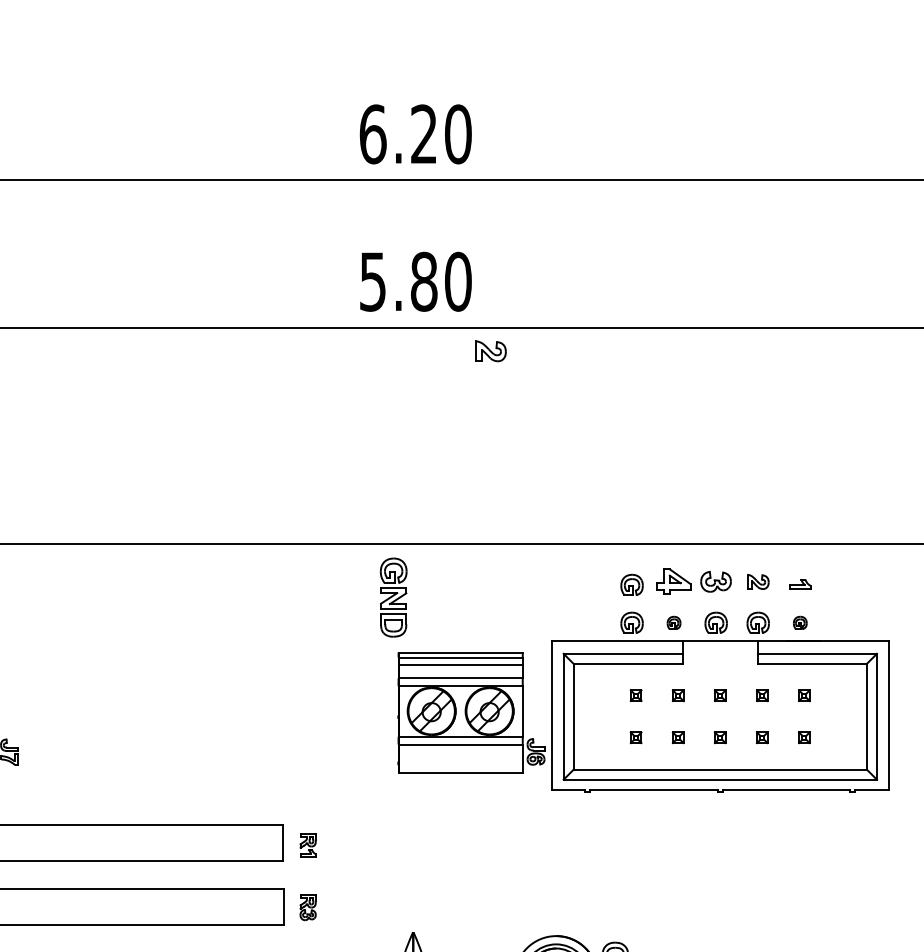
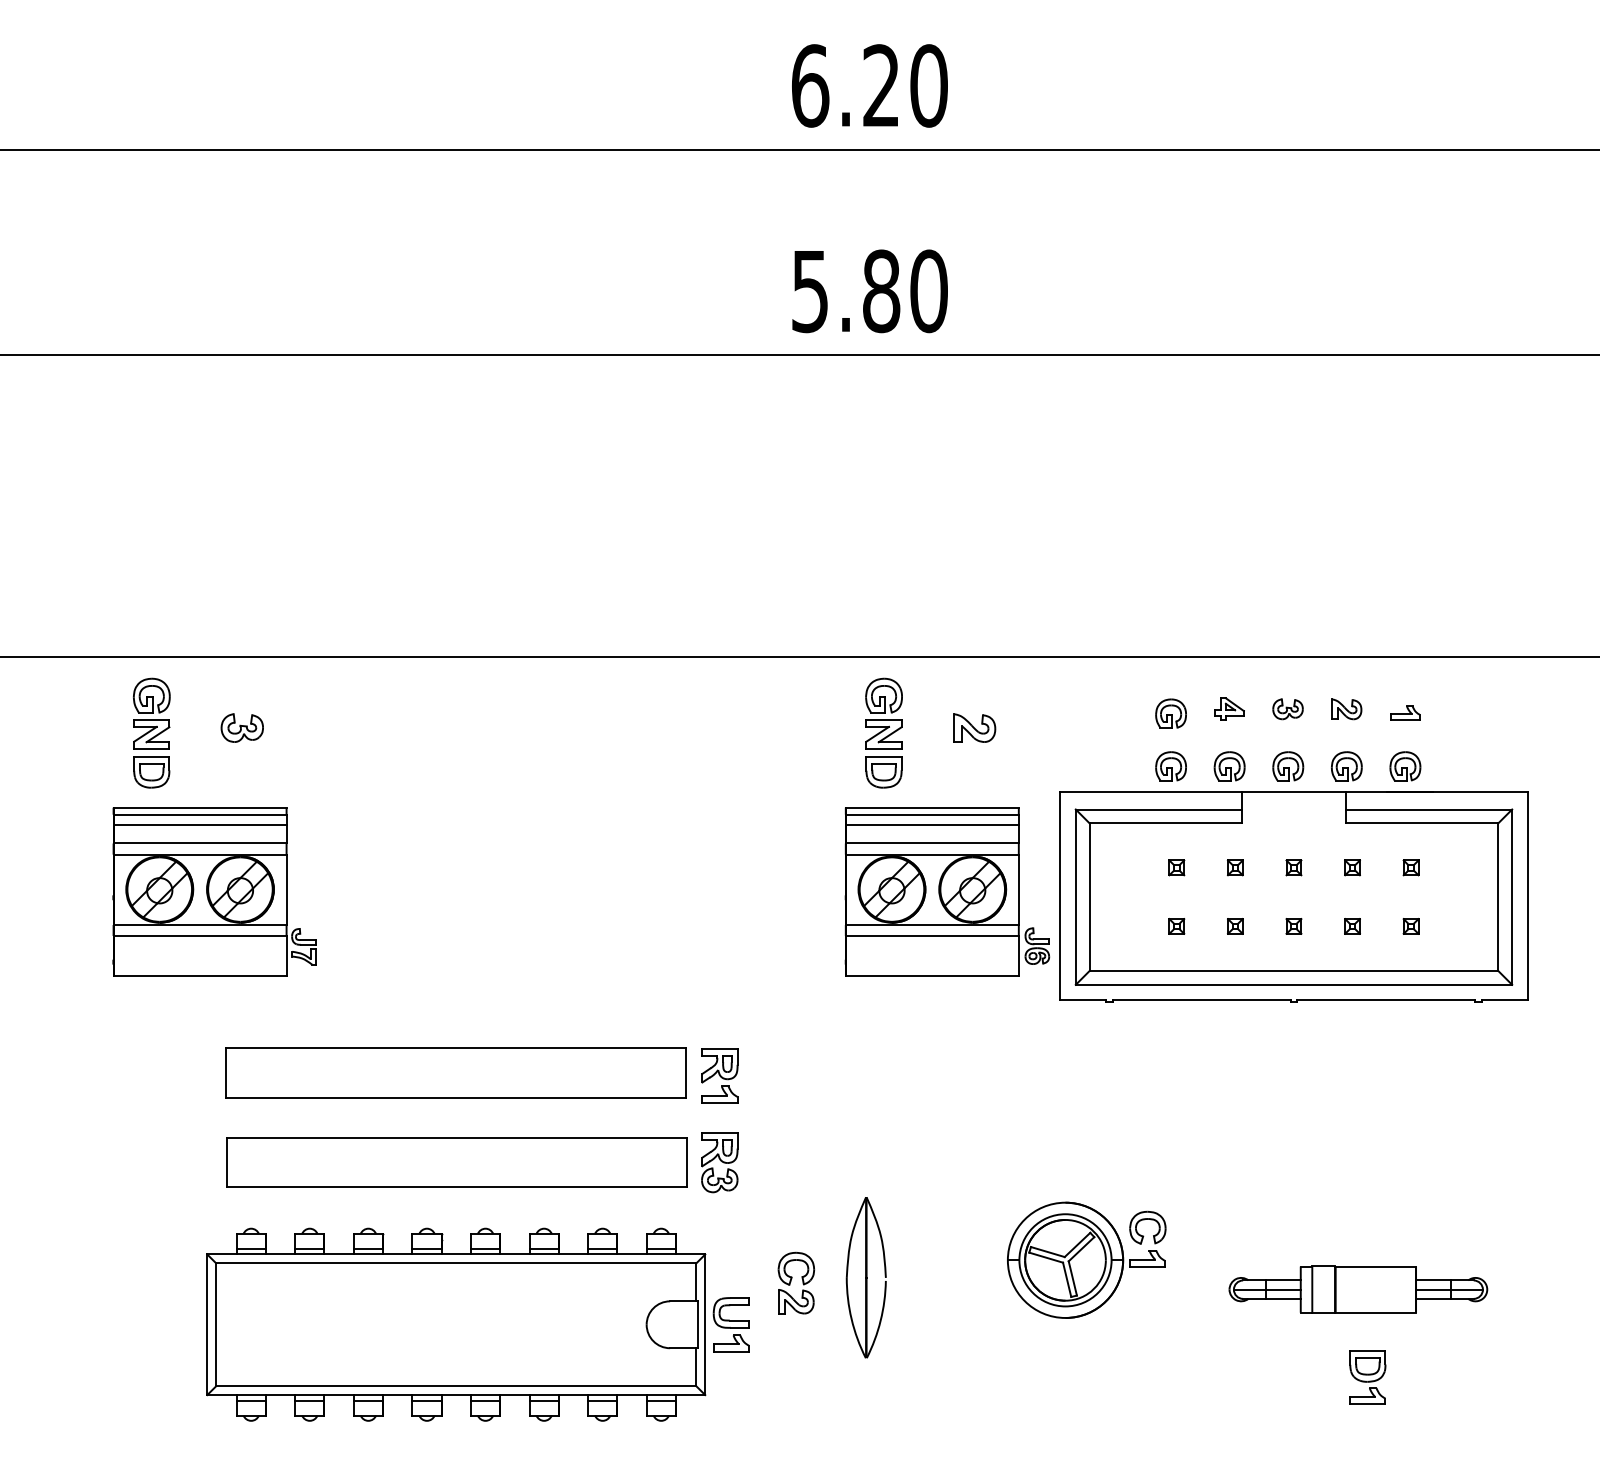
part: (490, 350) -> (974, 727), moved
part: (674, 581) -> (1229, 708), size x0.62
part: (715, 582) -> (1287, 709), size x0.71
part: (393, 597) -> (883, 732), moved
part: (674, 622) -> (1229, 766), size x1.67
part: (800, 622) -> (1405, 766), size x1.67
part: (307, 844) -> (719, 1075), size x1.67
part: (307, 907) -> (719, 1162), size x1.67

